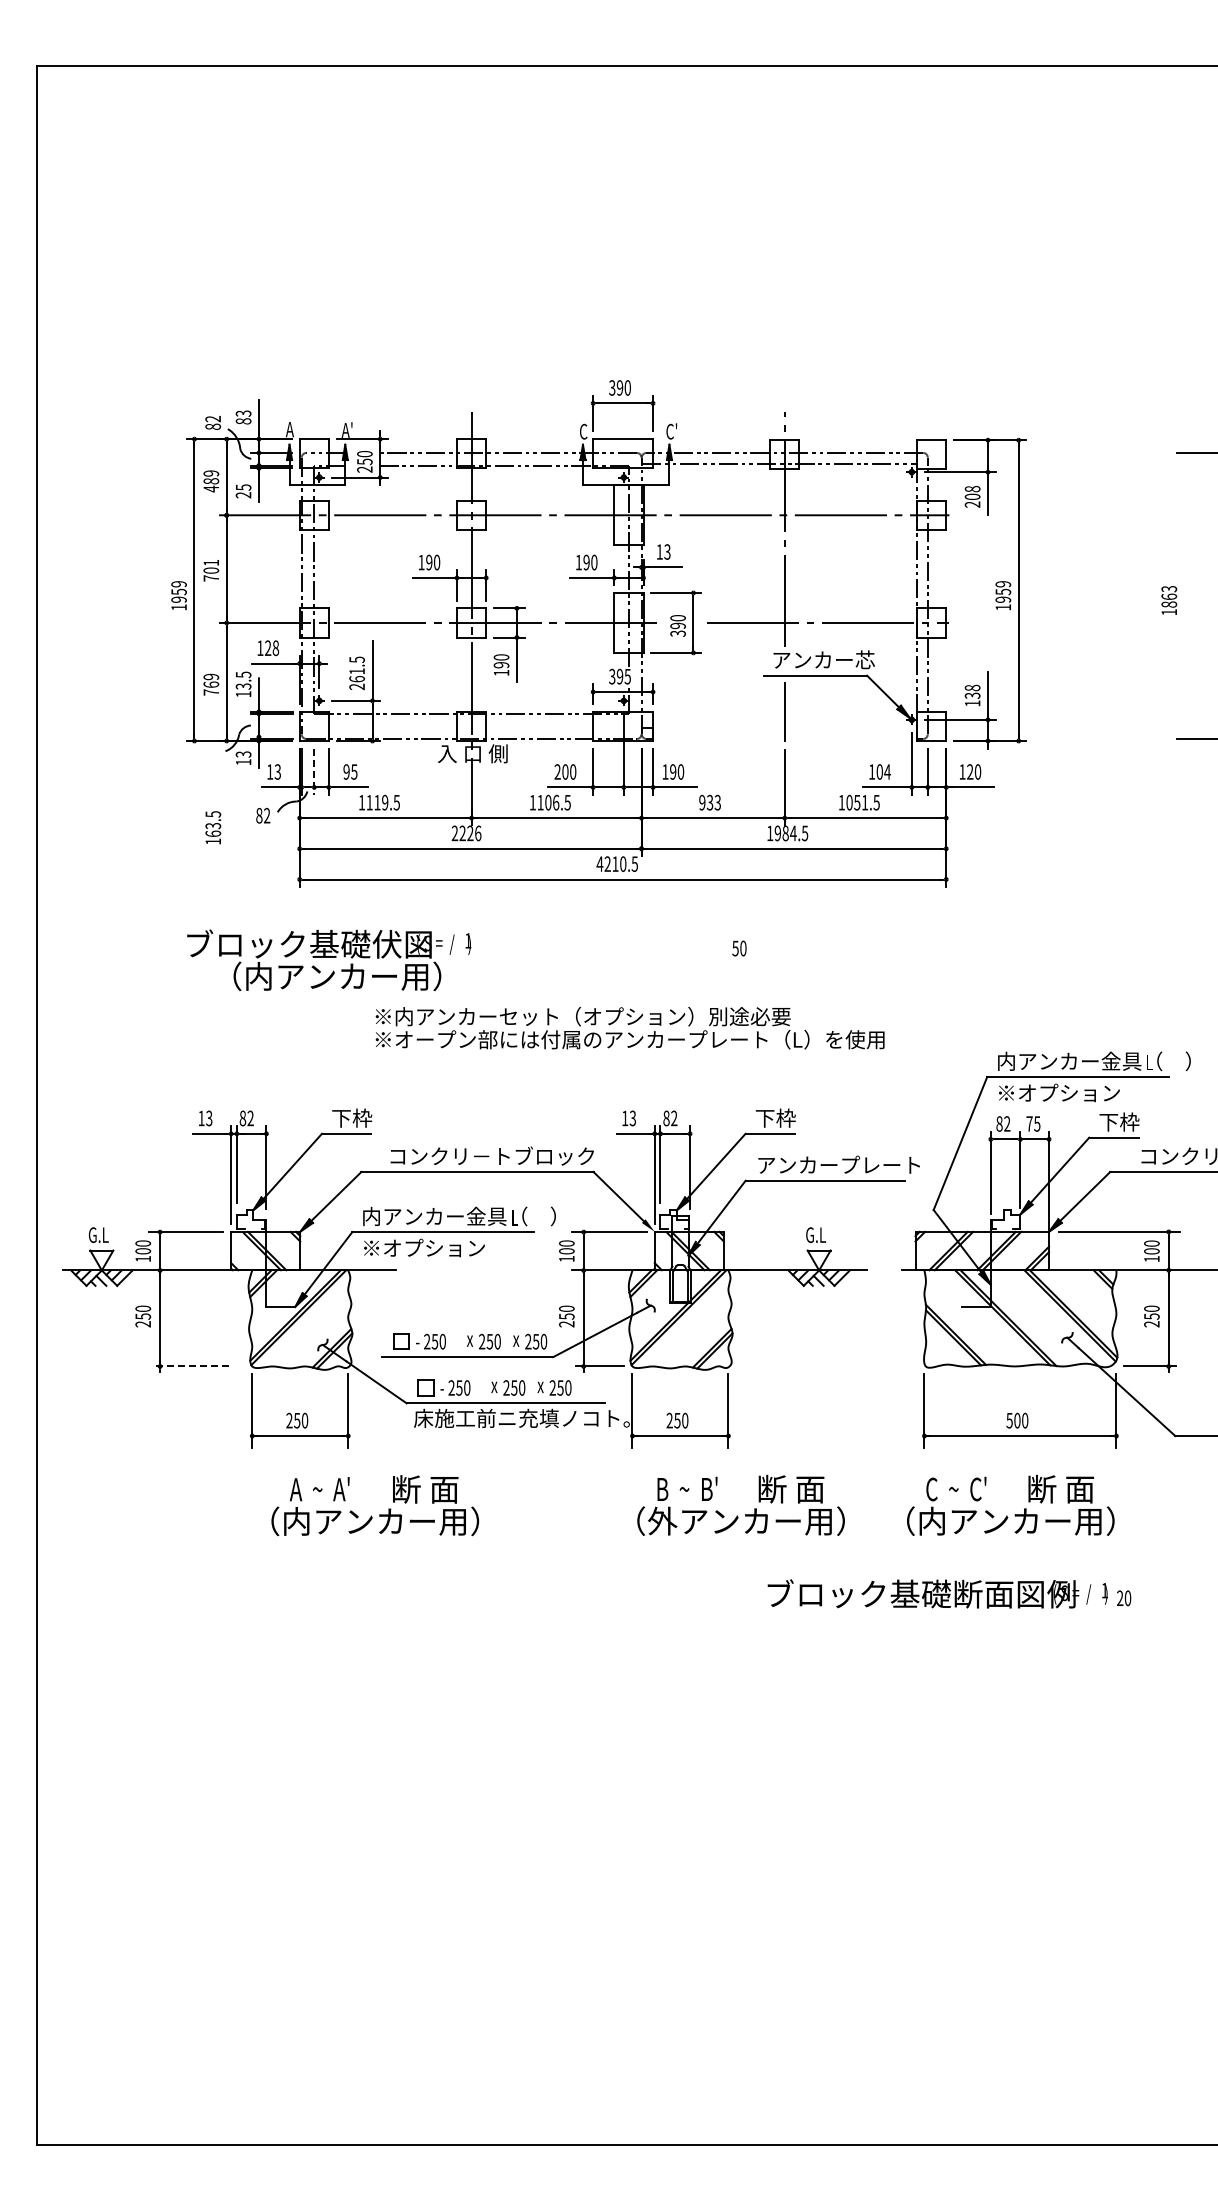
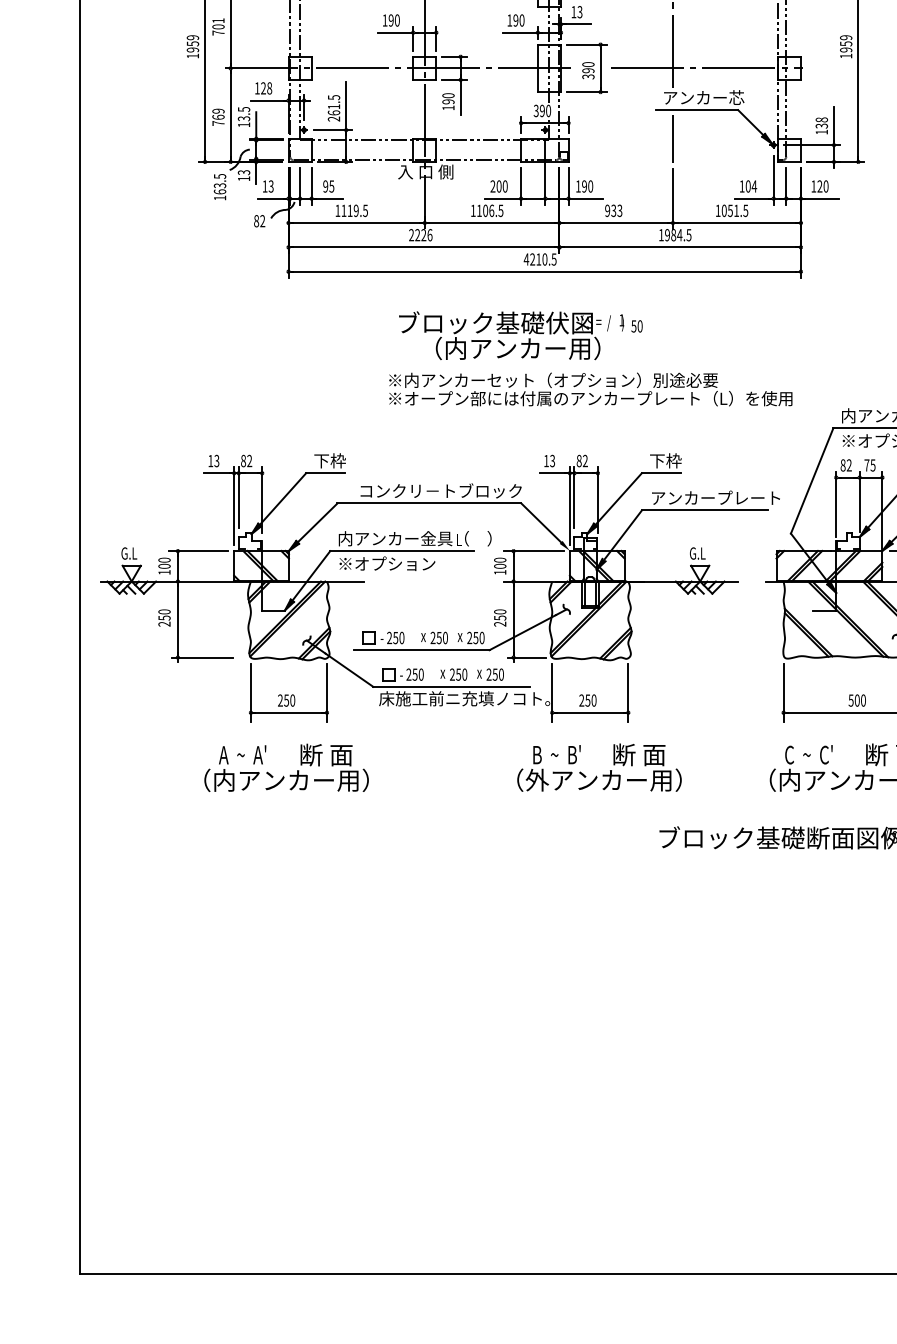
text: (627, 676) -> (548, 110), 395 -> 390
line: (314, 772) -> (300, 186), dashed -> solid
text: (213, 827) -> (220, 186), moved
text: (329, 959) -> (511, 335), moved
text: (629, 1028) -> (590, 389), moved
line: (190, 1366) -> (201, 657), dashed -> solid
text: (740, 1504) -> (599, 767), moved
text: (375, 1505) -> (286, 767), moved

